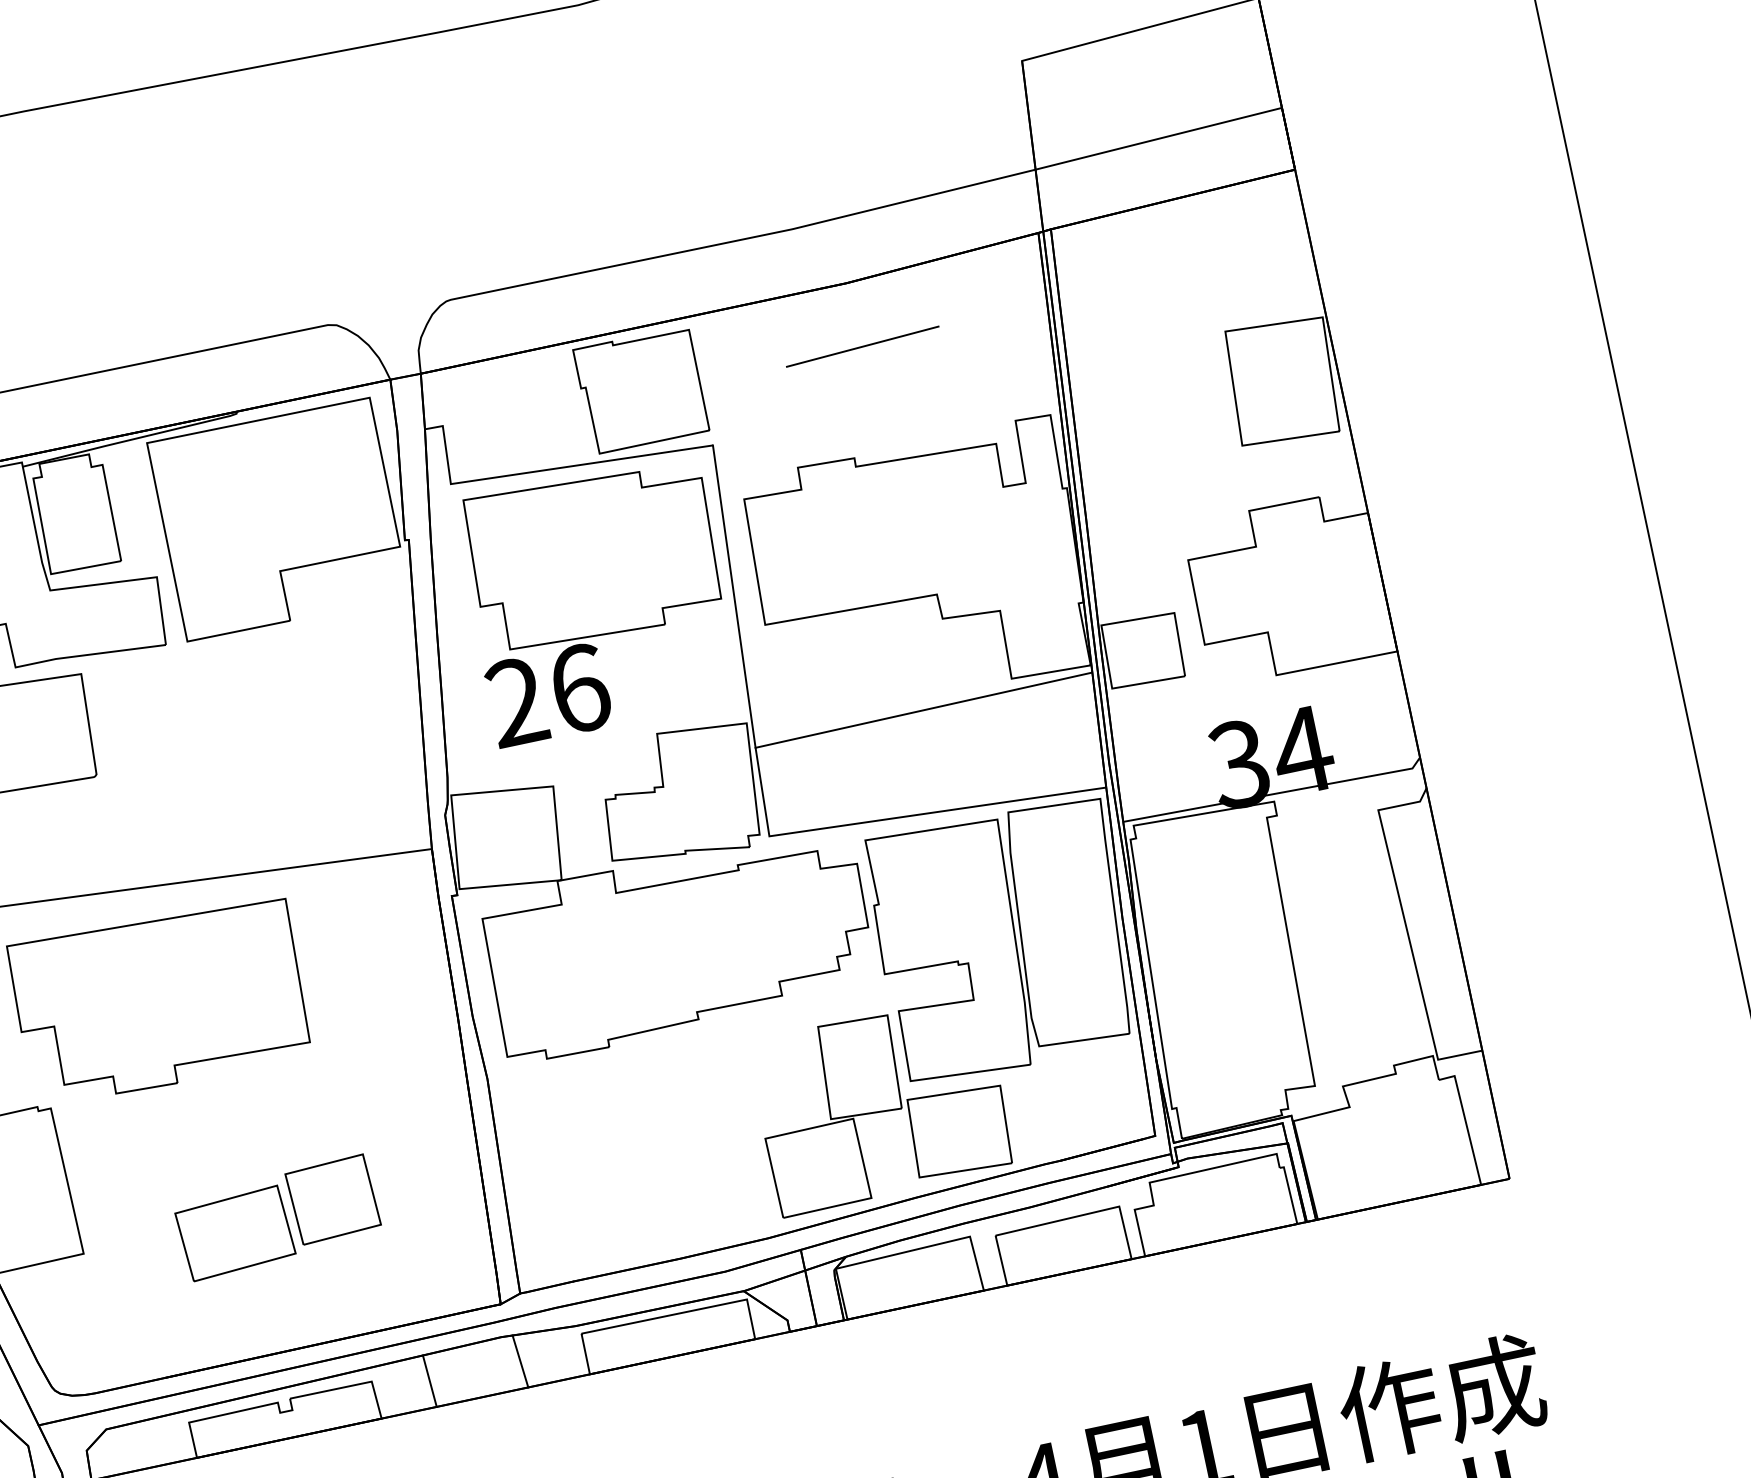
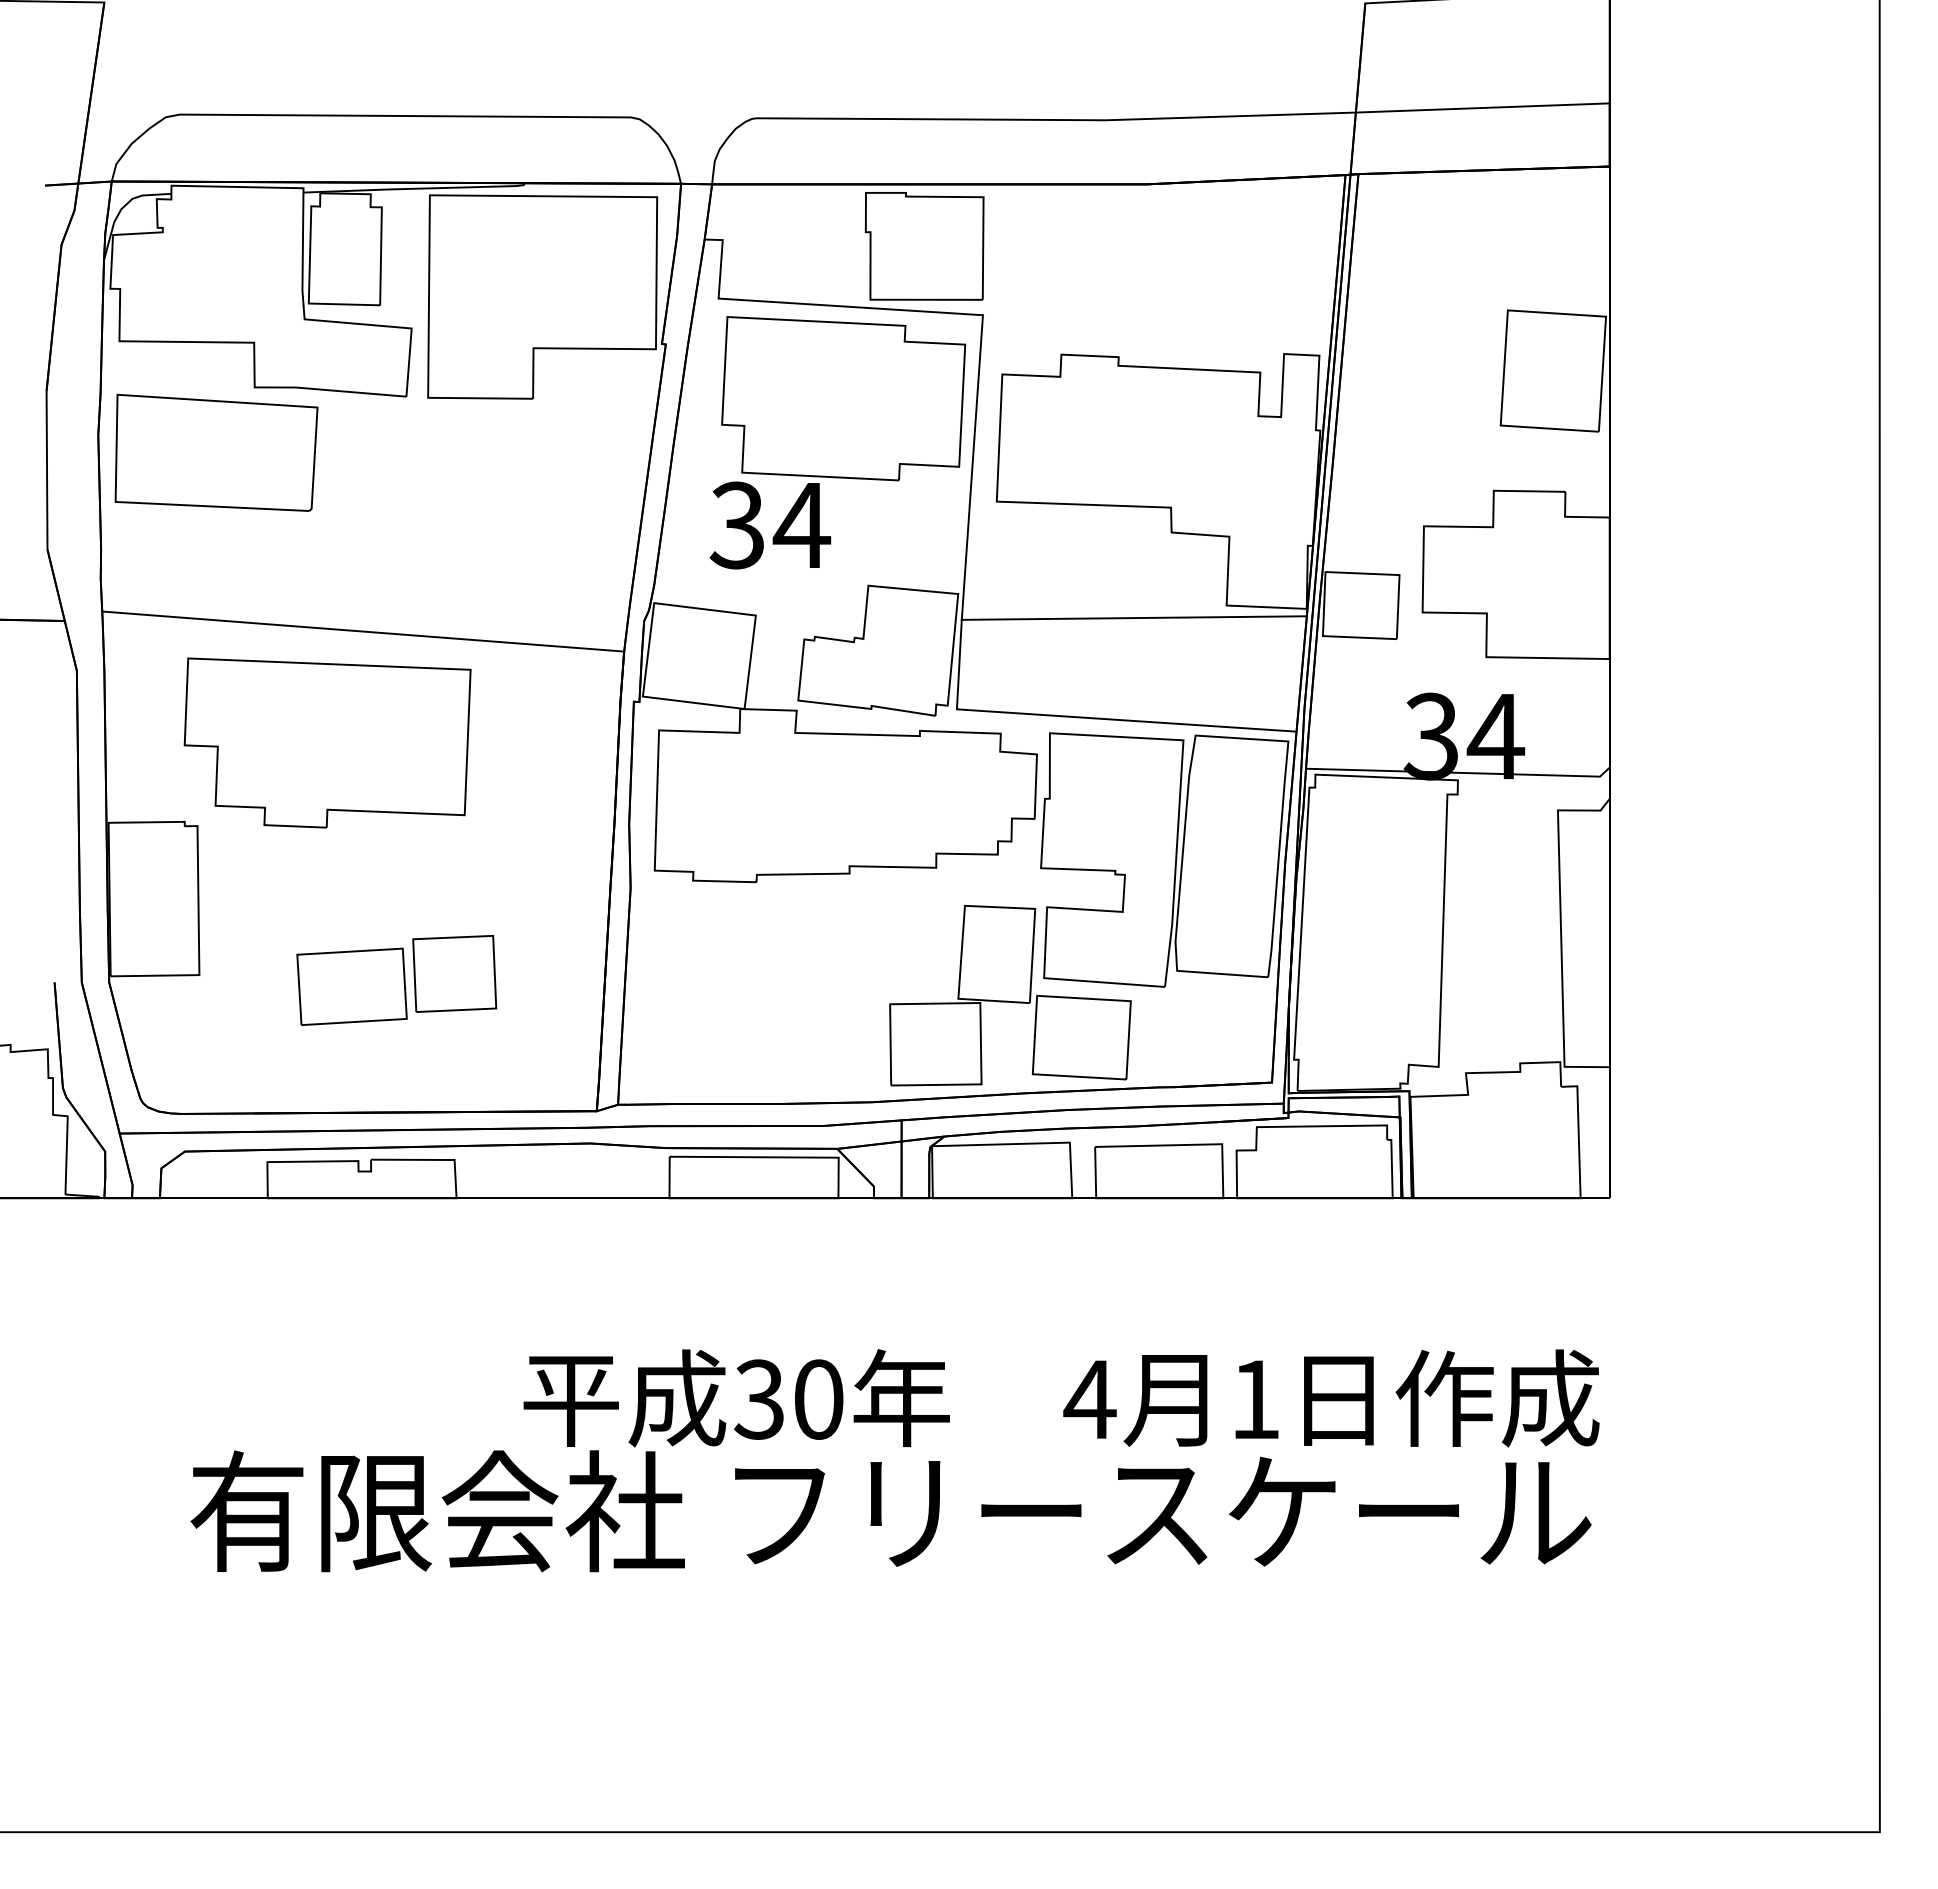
line: (862, 346) -> (1149, 249), removed
text: (548, 695) -> (770, 525), 26 -> 34
line: (519, 1361) -> (603, 1171), removed
line: (429, 1381) -> (511, 1171), removed

